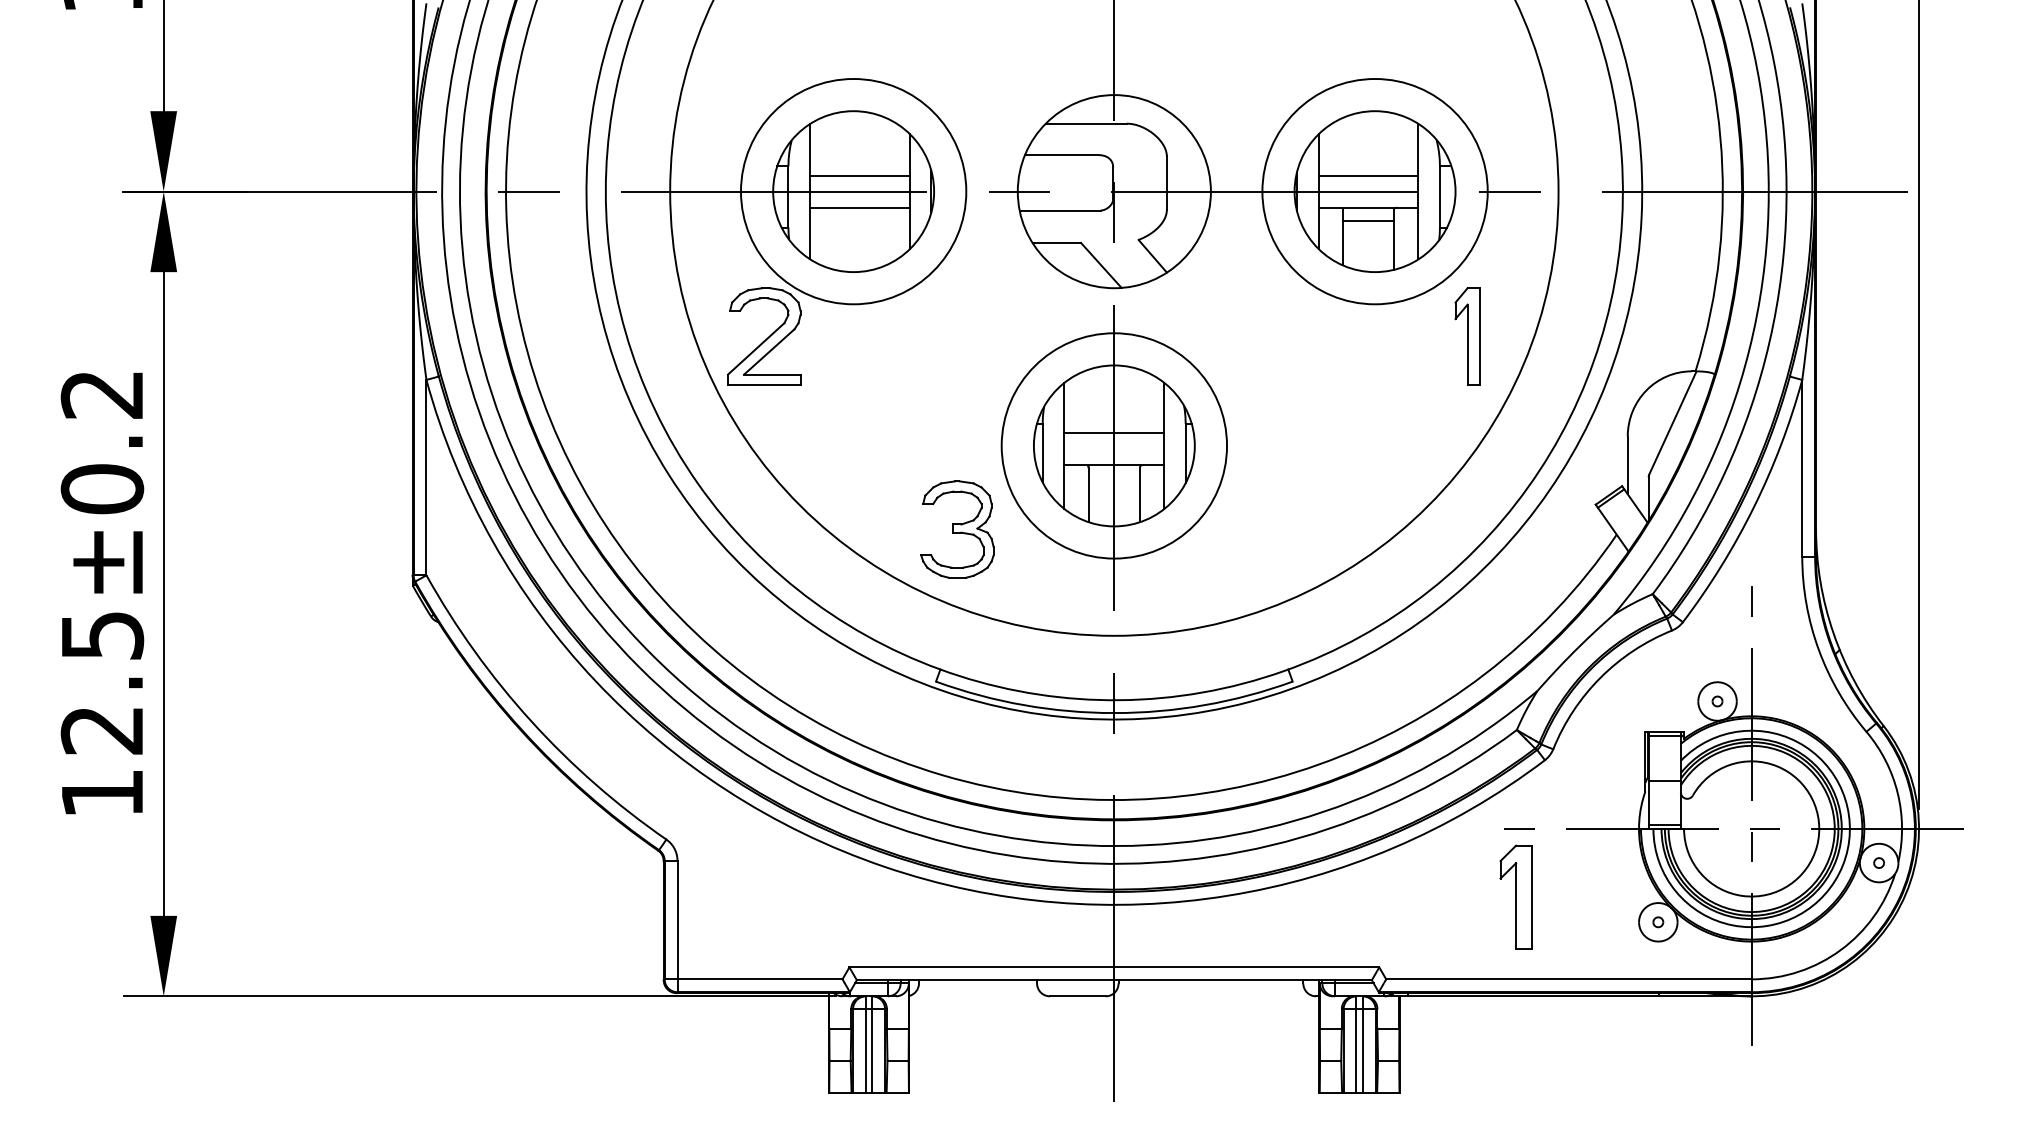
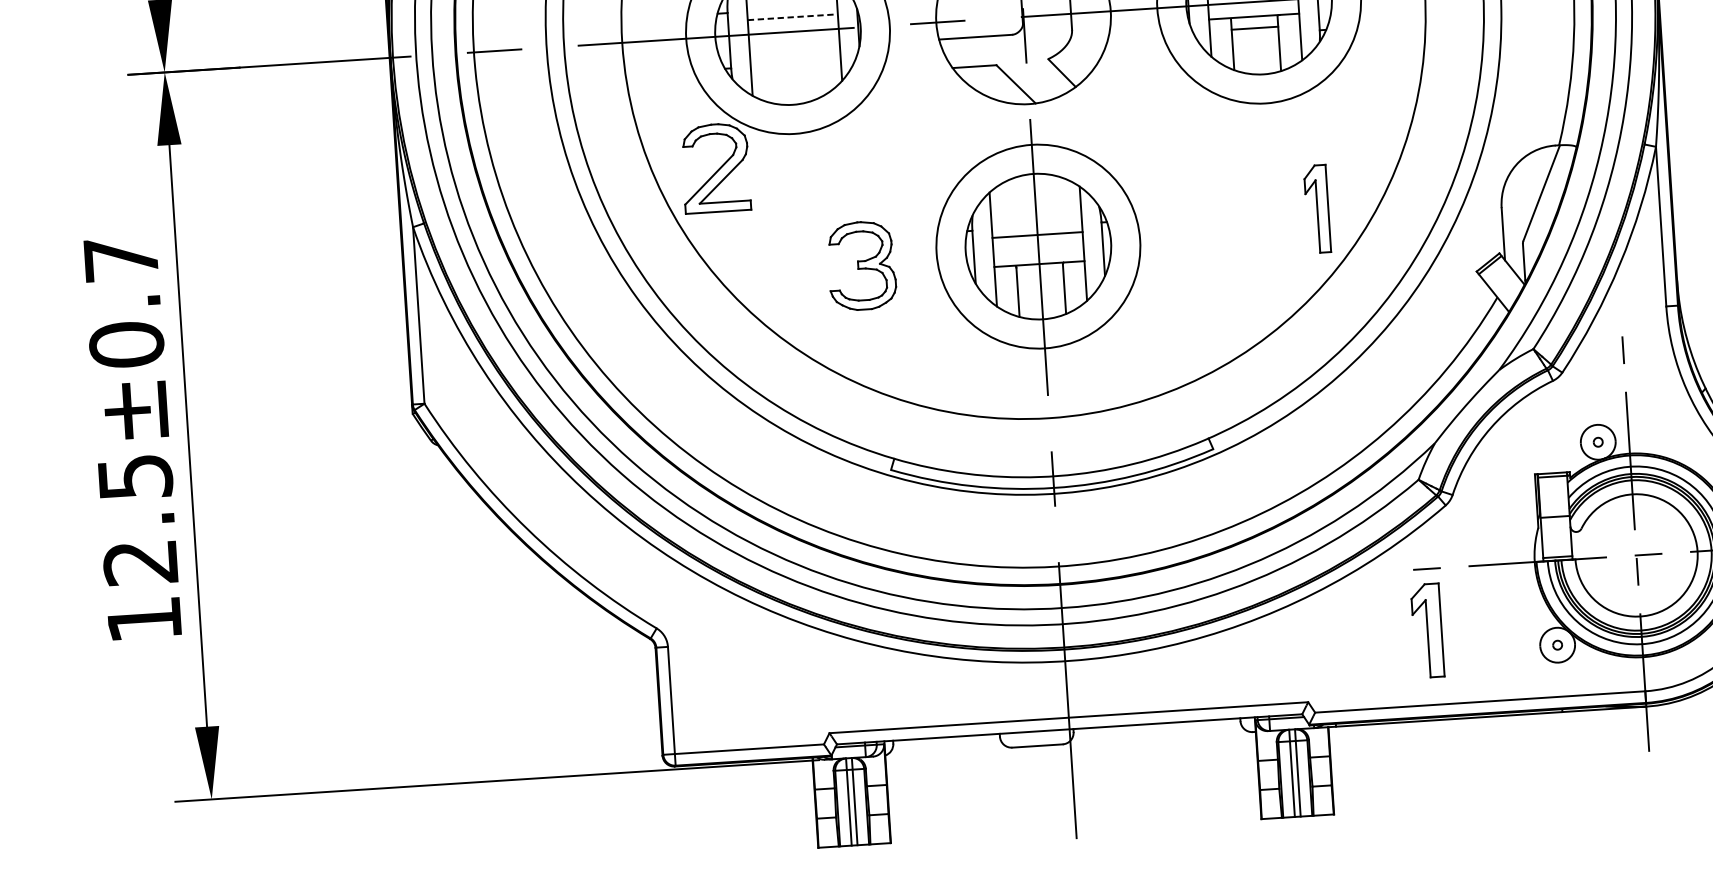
line: (860, 175) -> (793, 17), solid -> dashed
line: (859, 207) -> (794, 46), removed
part: (1467, 336) -> (1317, 209), moved
text: (101, 394) -> (120, 259), 12.5±0.2 -> 12.5±0.7
part: (957, 529) -> (861, 265), moved

